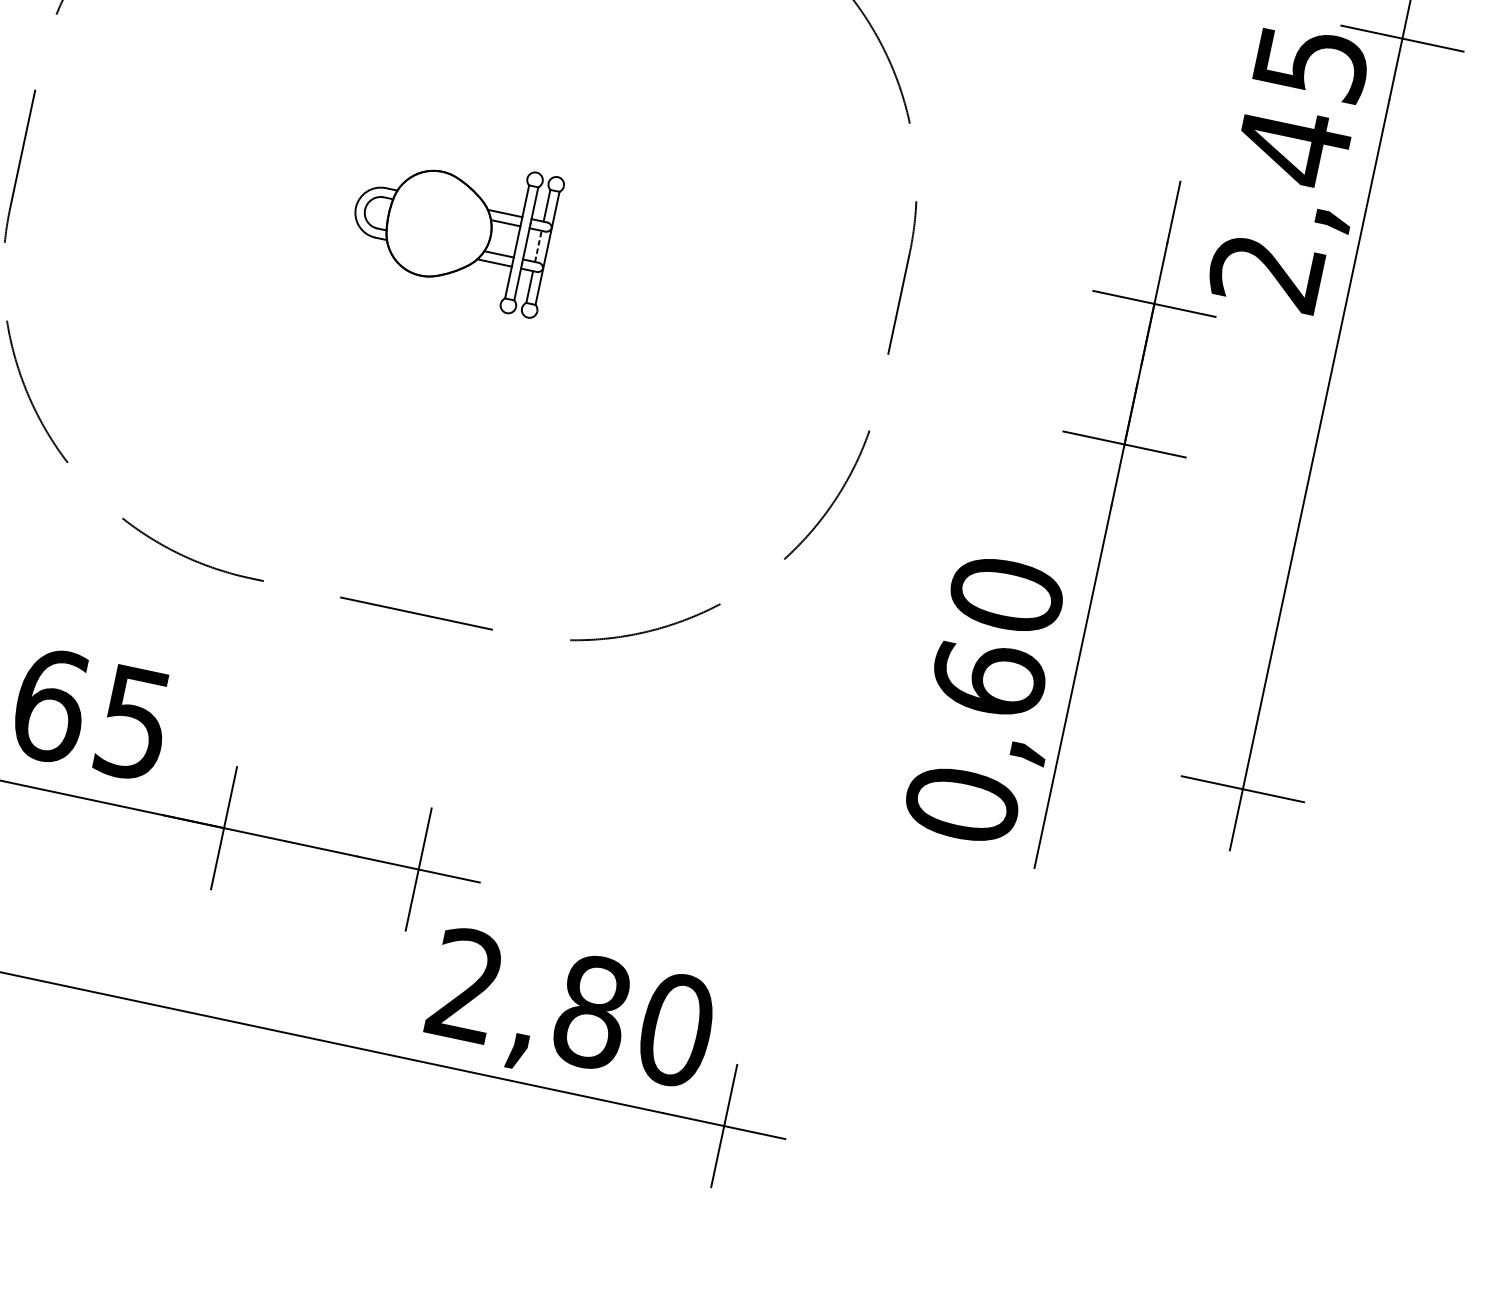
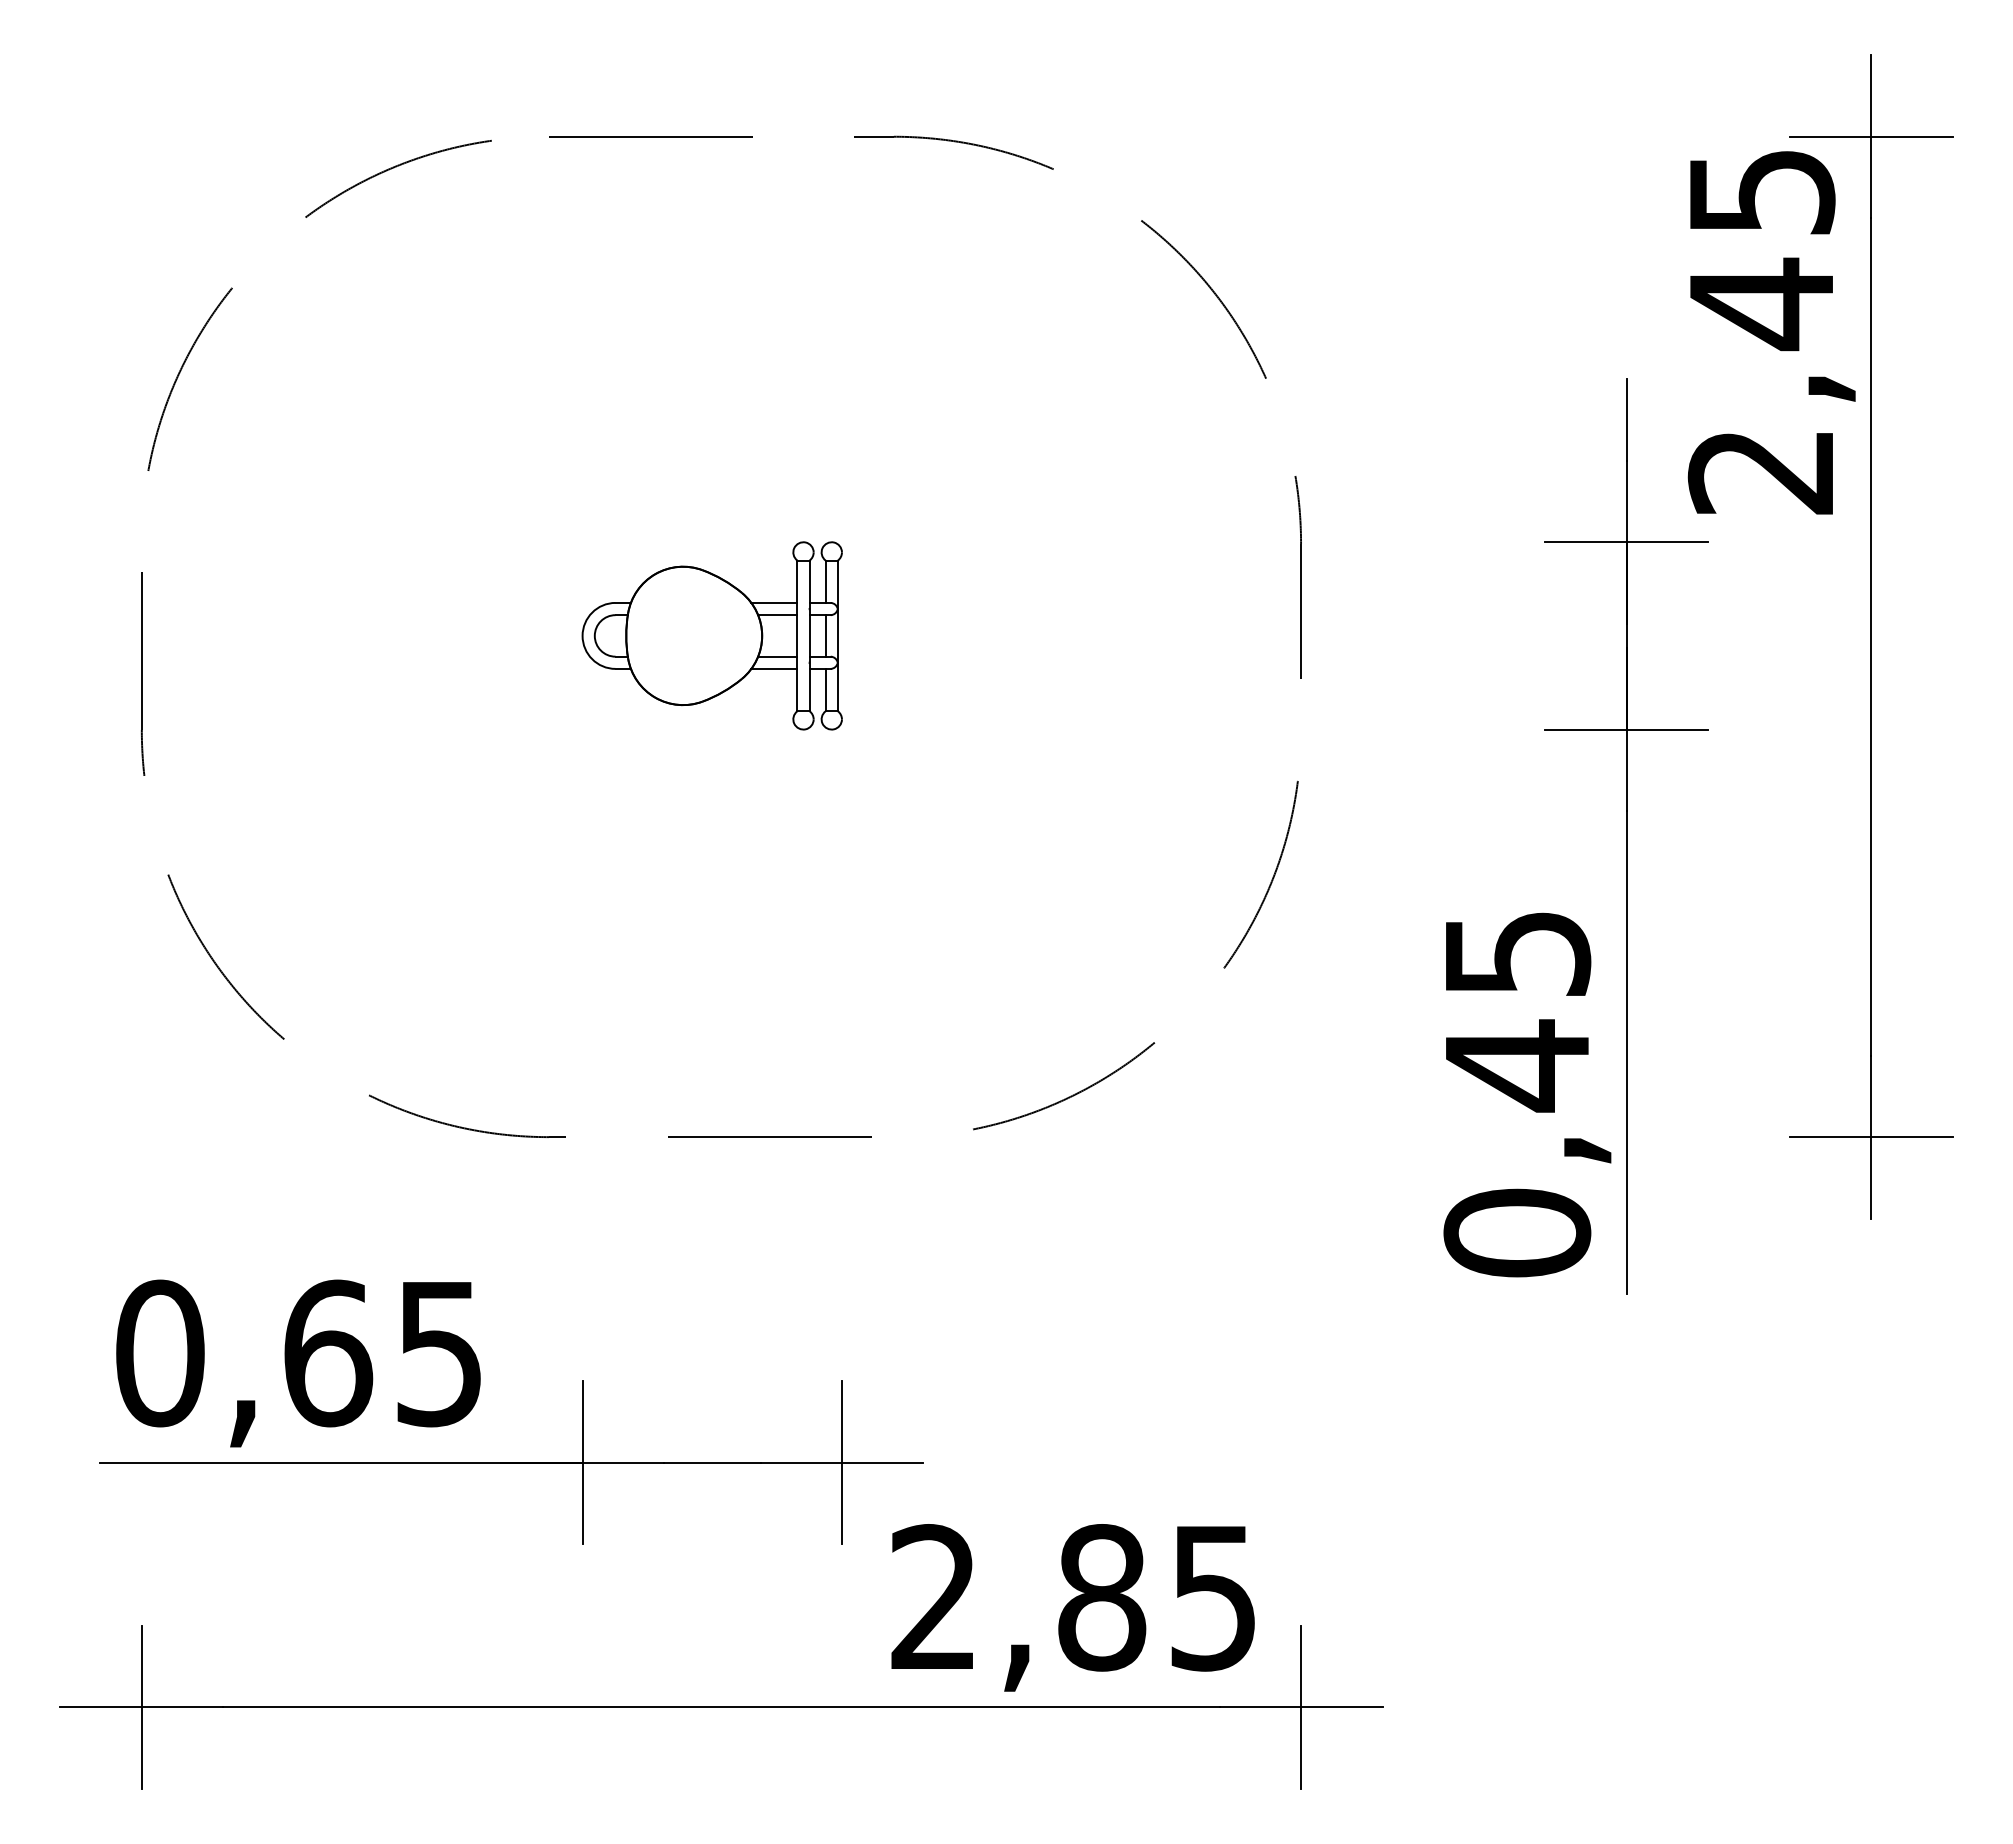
line: (538, 246) -> (825, 635), dashed -> solid
text: (997, 637) -> (1517, 1010), 0,60 -> 0,45
text: (676, 1029) -> (1214, 1597), 2,80 -> 2,85

